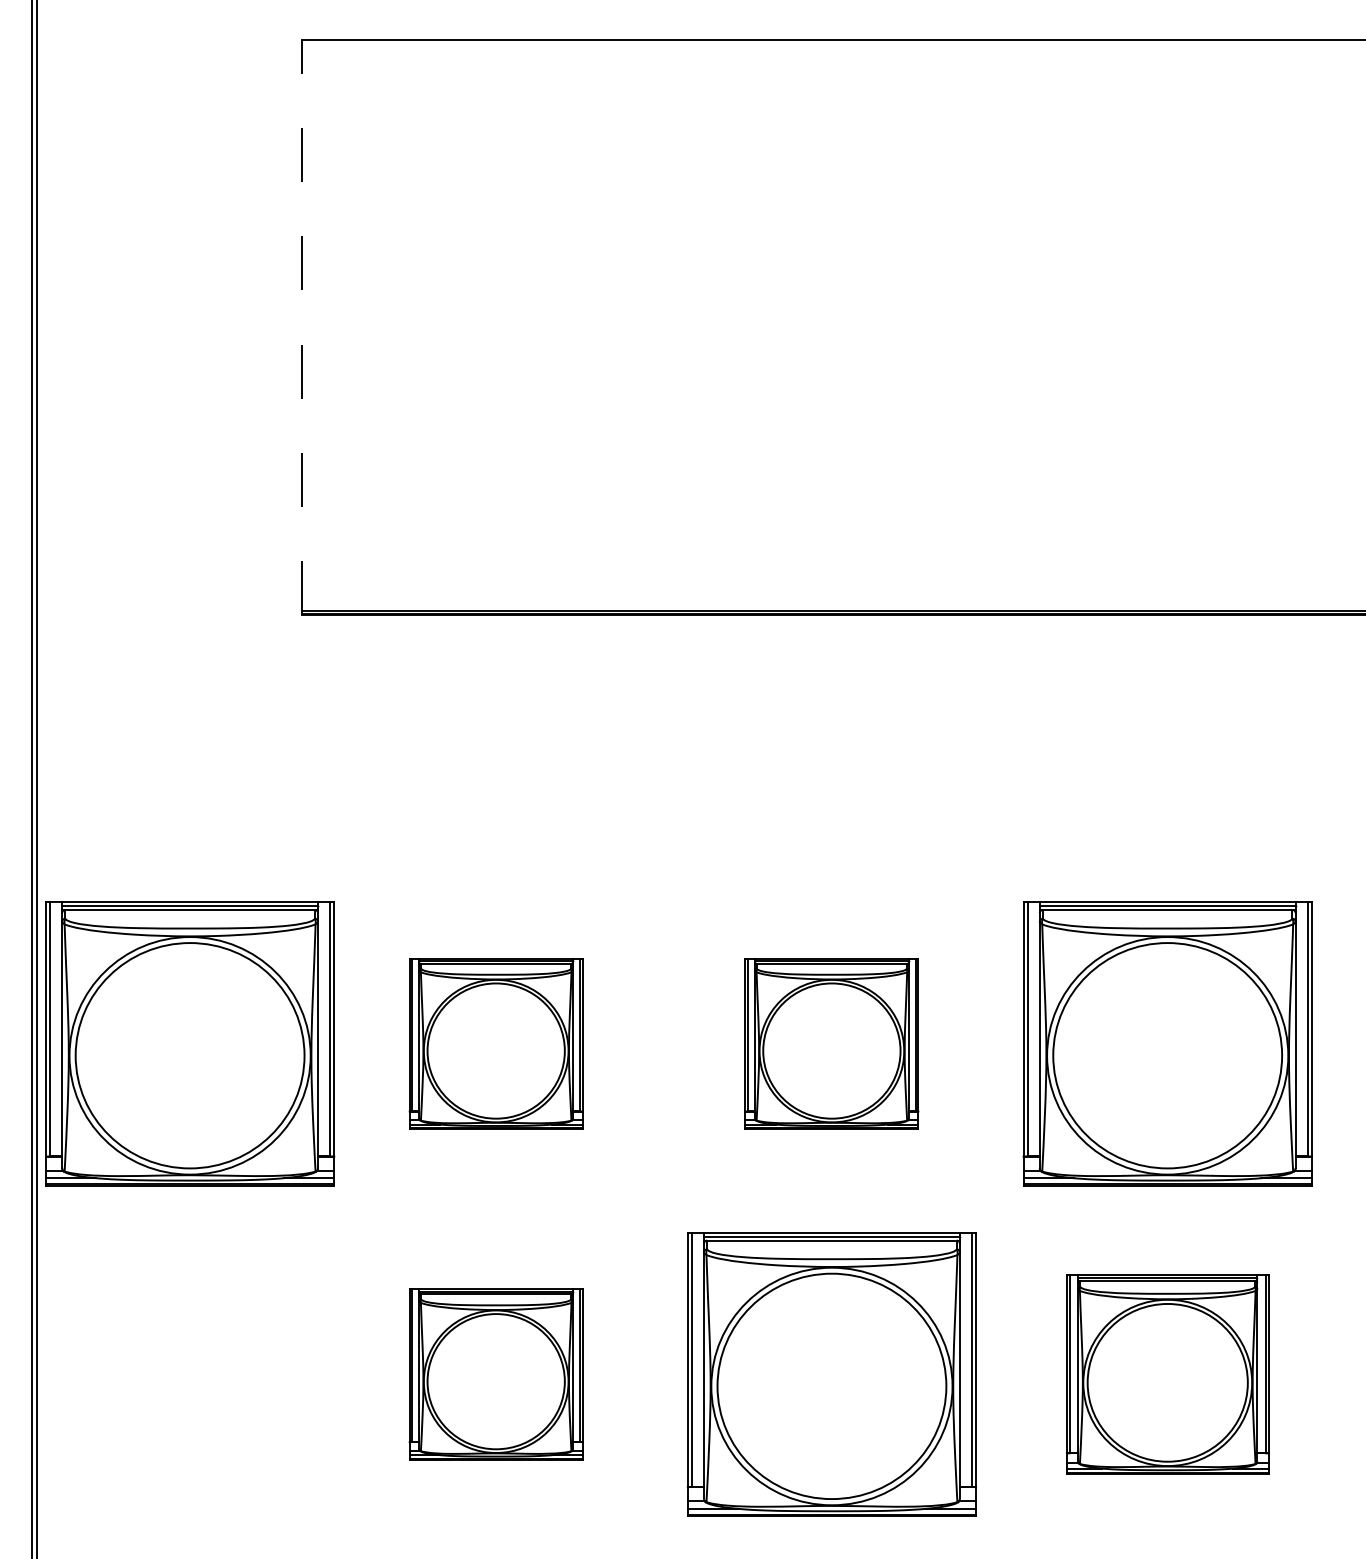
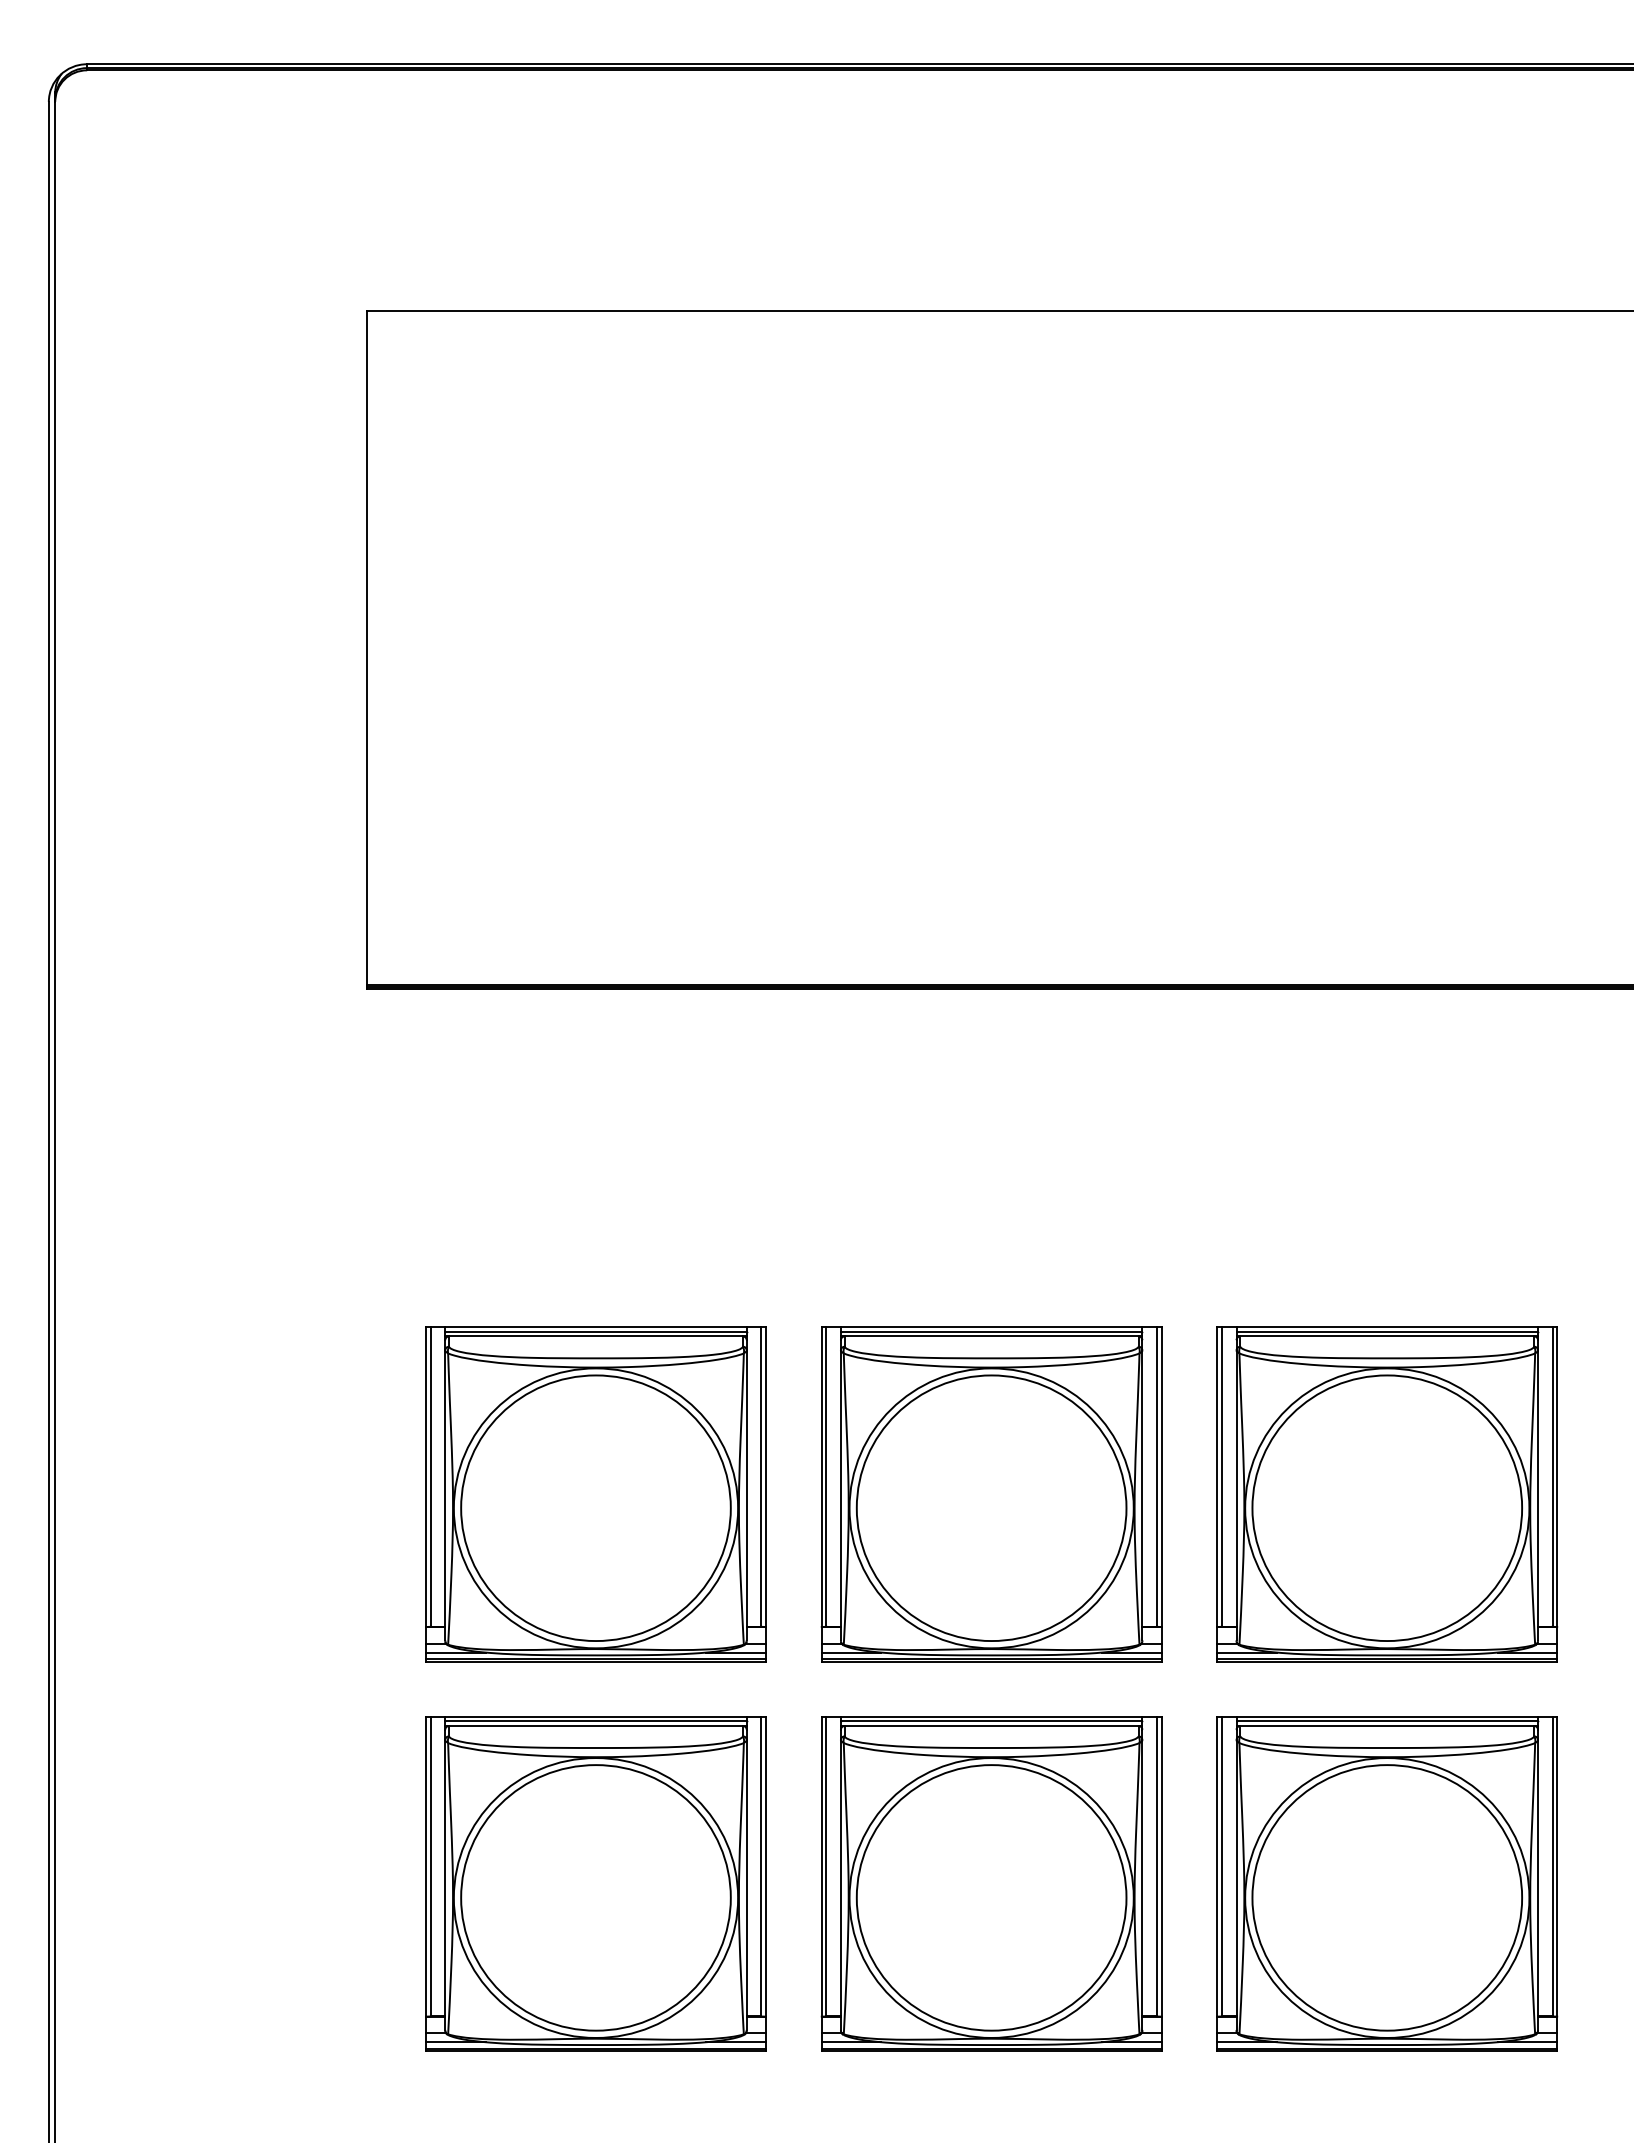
line: (301, 327) -> (366, 650), dashed -> solid
part: (190, 1044) -> (235, 1494), removed
part: (495, 1044) -> (595, 1494), size x1.67
part: (831, 1044) -> (991, 1494), size x1.67
part: (495, 1374) -> (595, 1883), size x1.67
part: (1167, 1374) -> (1387, 1883), size x1.43

